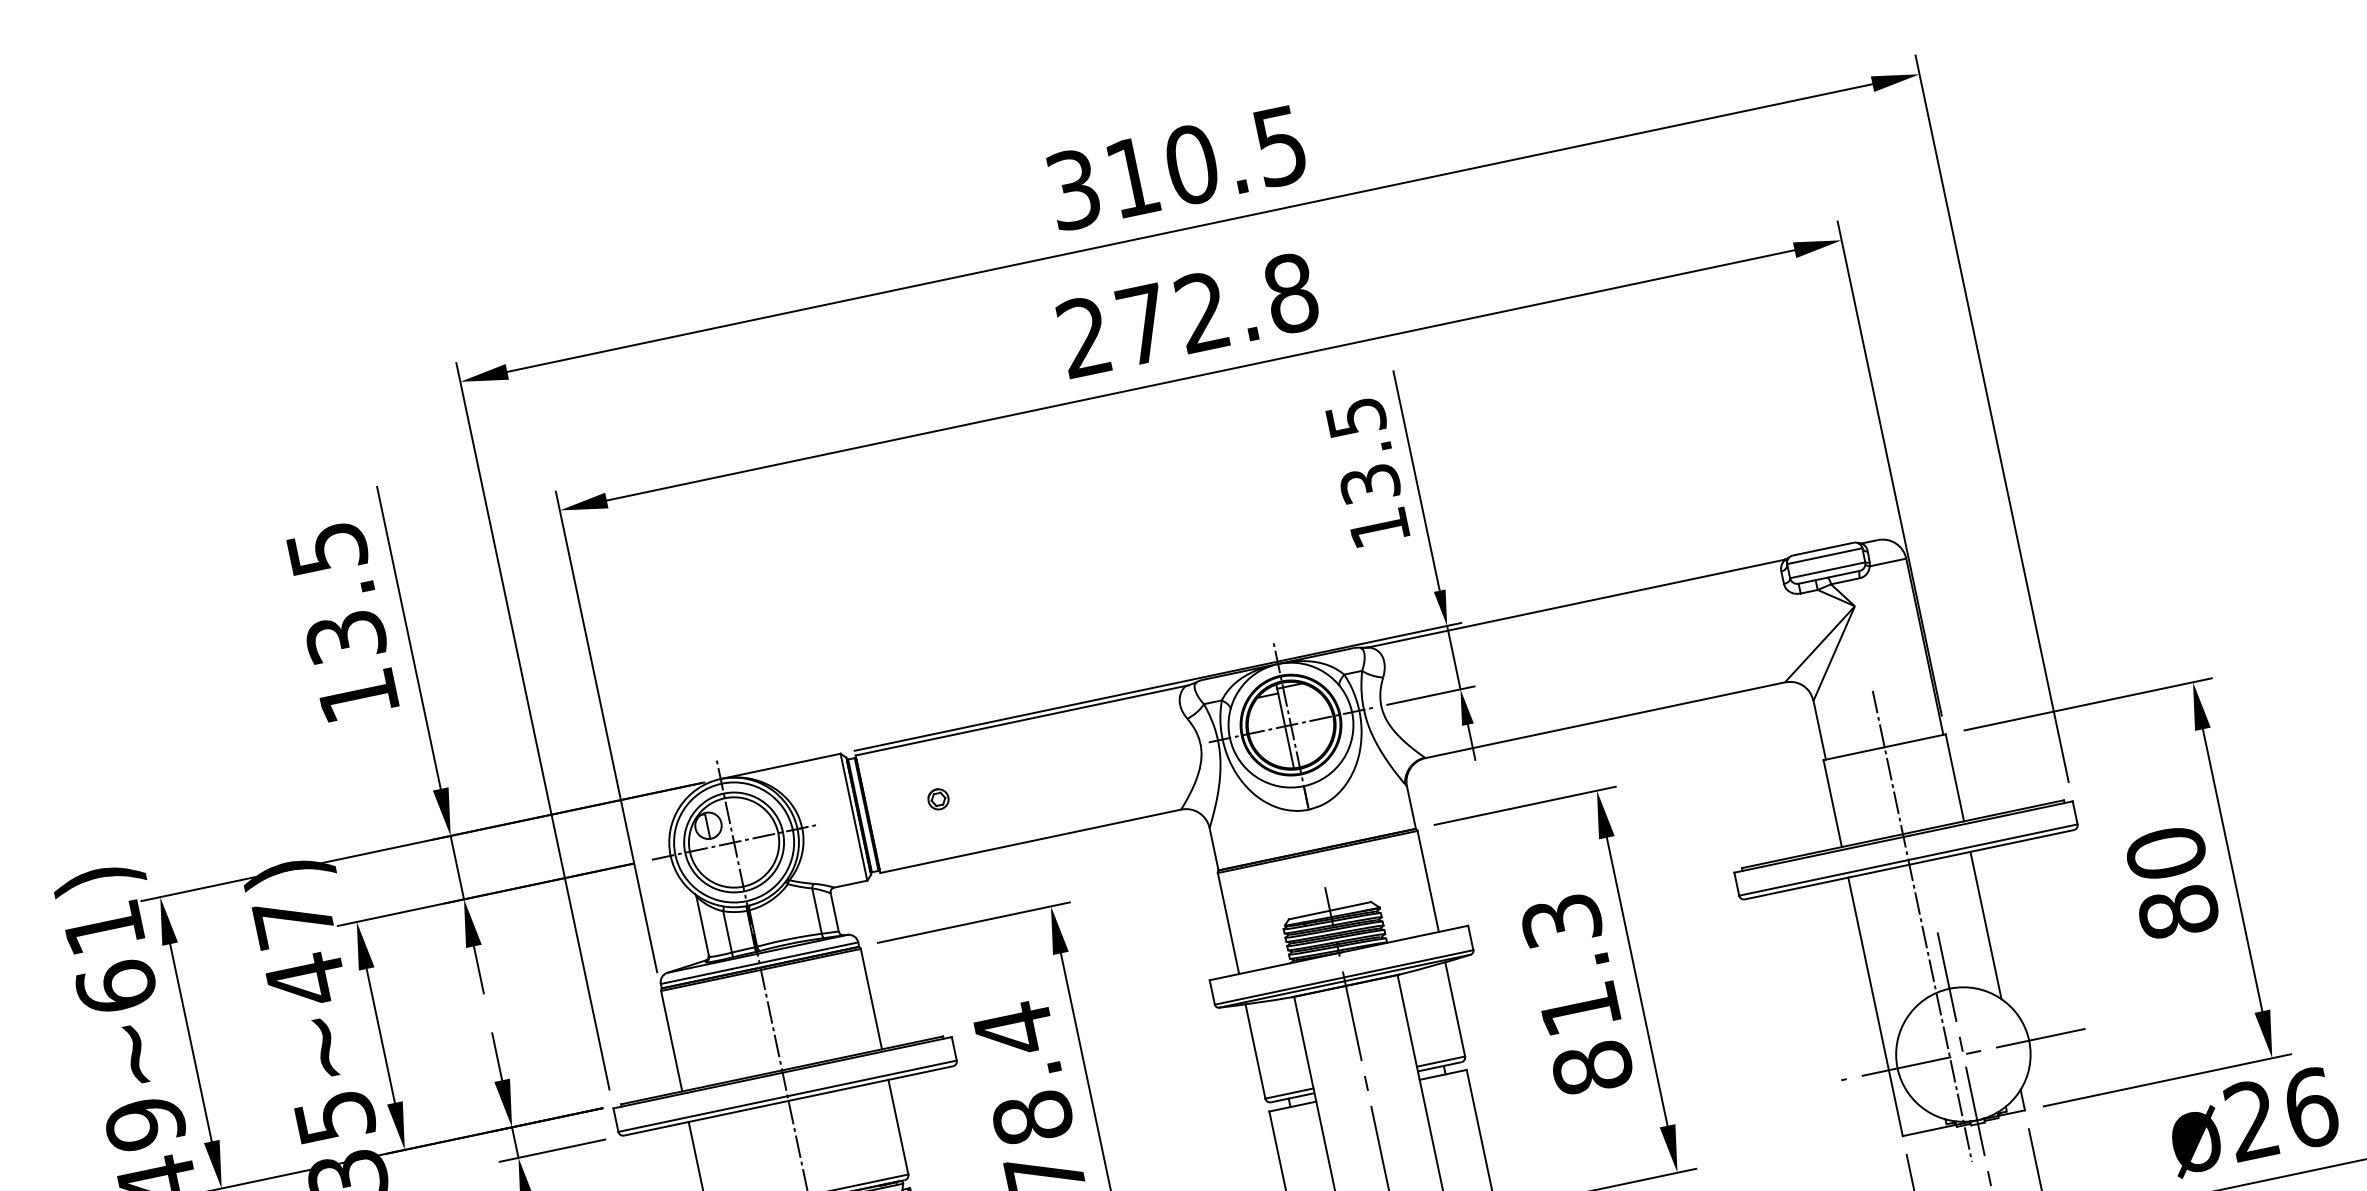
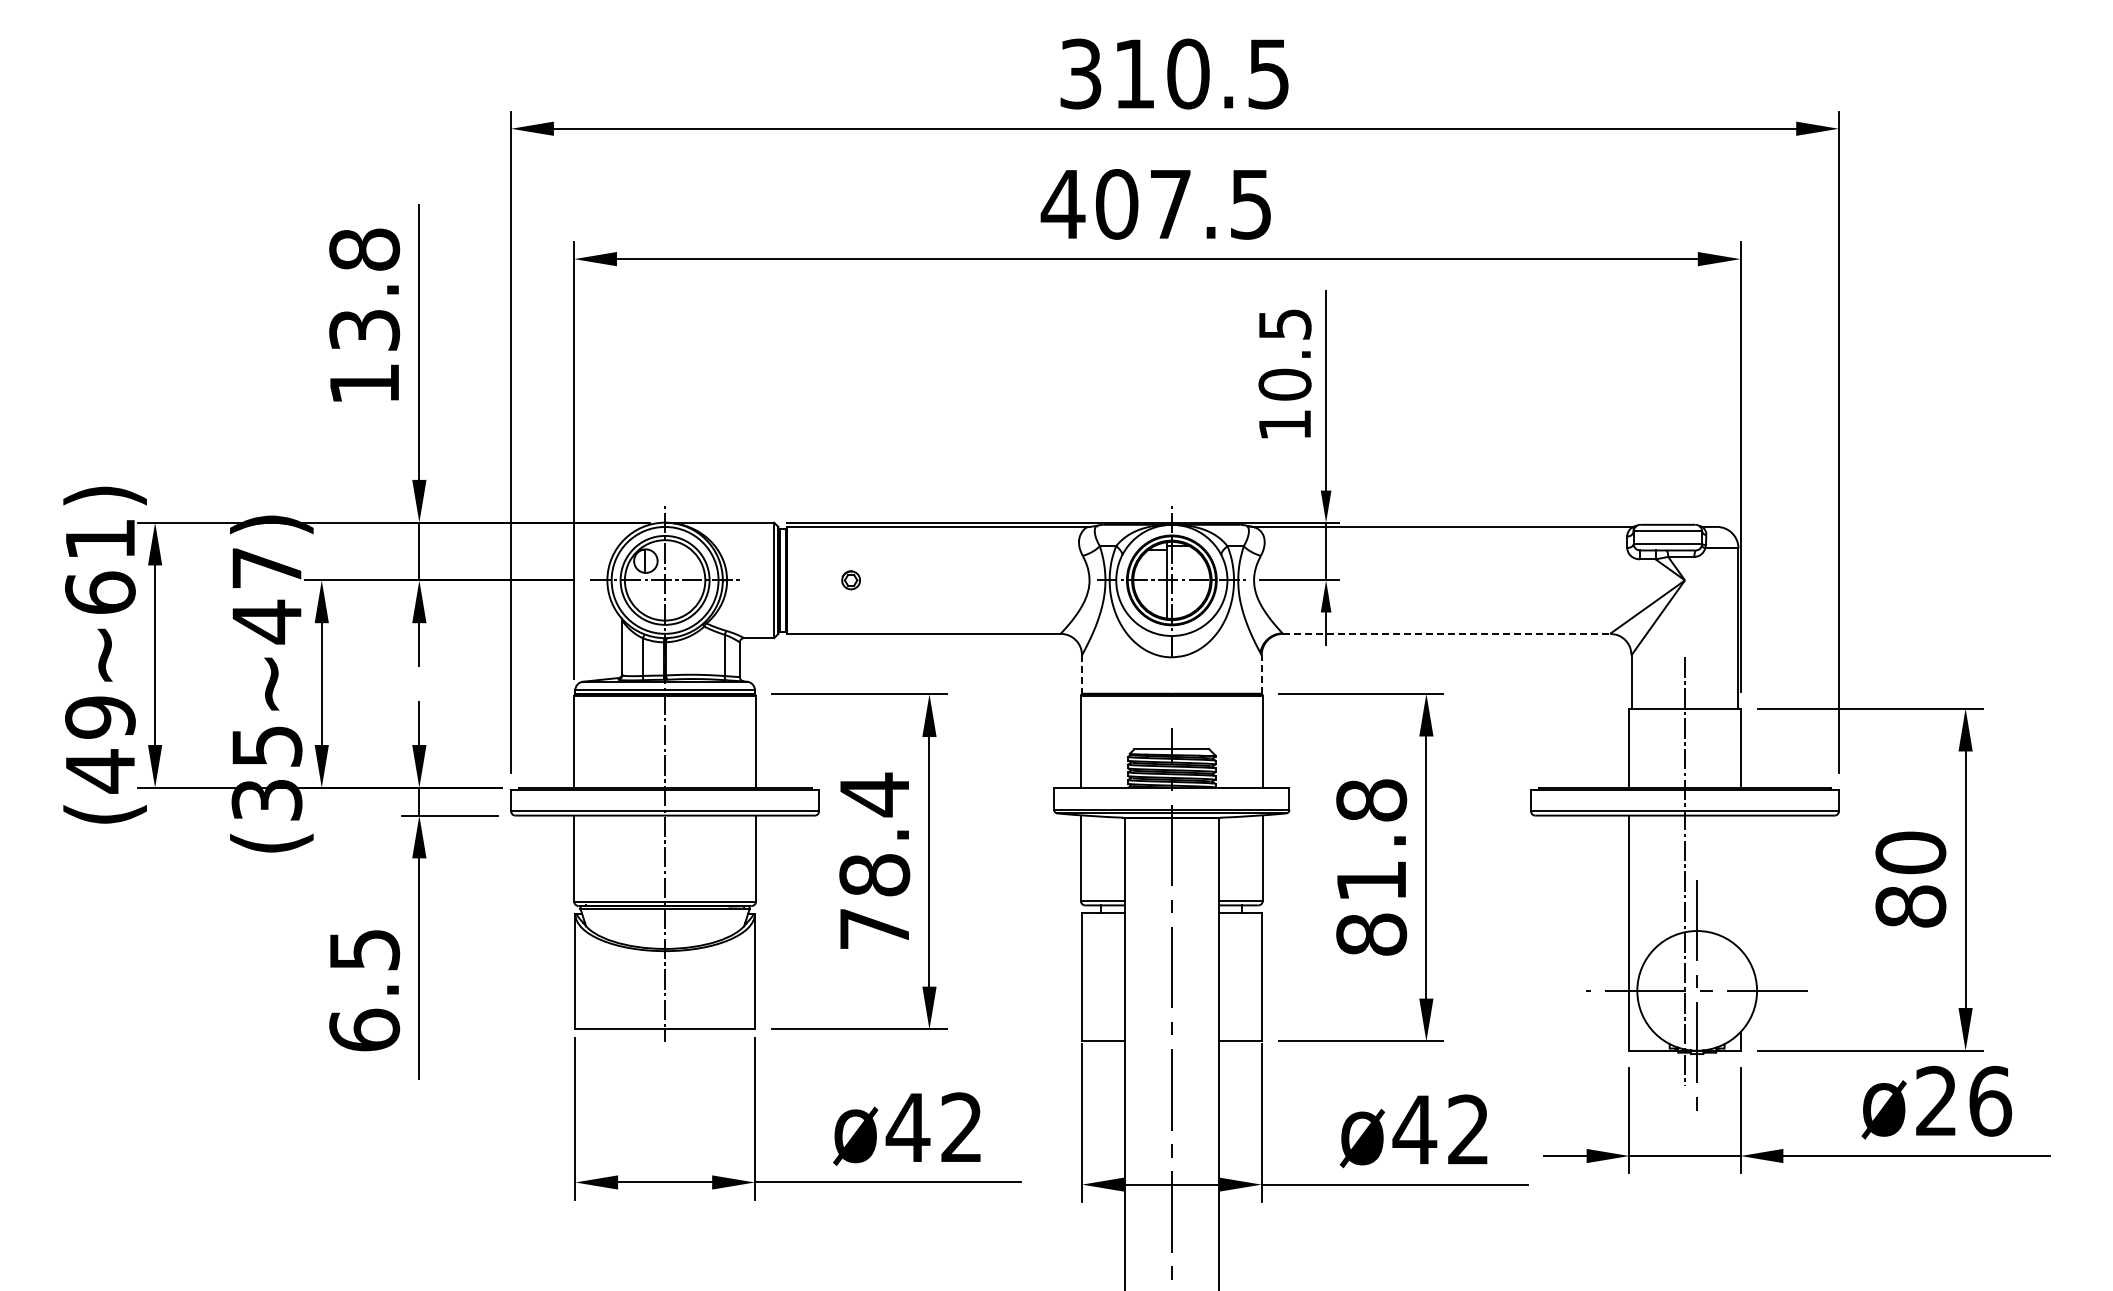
text: (1187, 315) -> (1156, 204), 272.8 -> 407.5
text: (1369, 483) -> (1284, 384), 13.5 -> 10.5
text: (327, 548) -> (364, 249), 13.5 -> 13.8
line: (1605, 719) -> (1446, 633), solid -> dashed
line: (1411, 806) -> (1261, 673), solid -> dashed
line: (1214, 849) -> (1082, 674), solid -> dashed
text: (1561, 920) -> (1371, 800), 81.3 -> 81.8
line: (1985, 925) -> (1740, 882), removed

